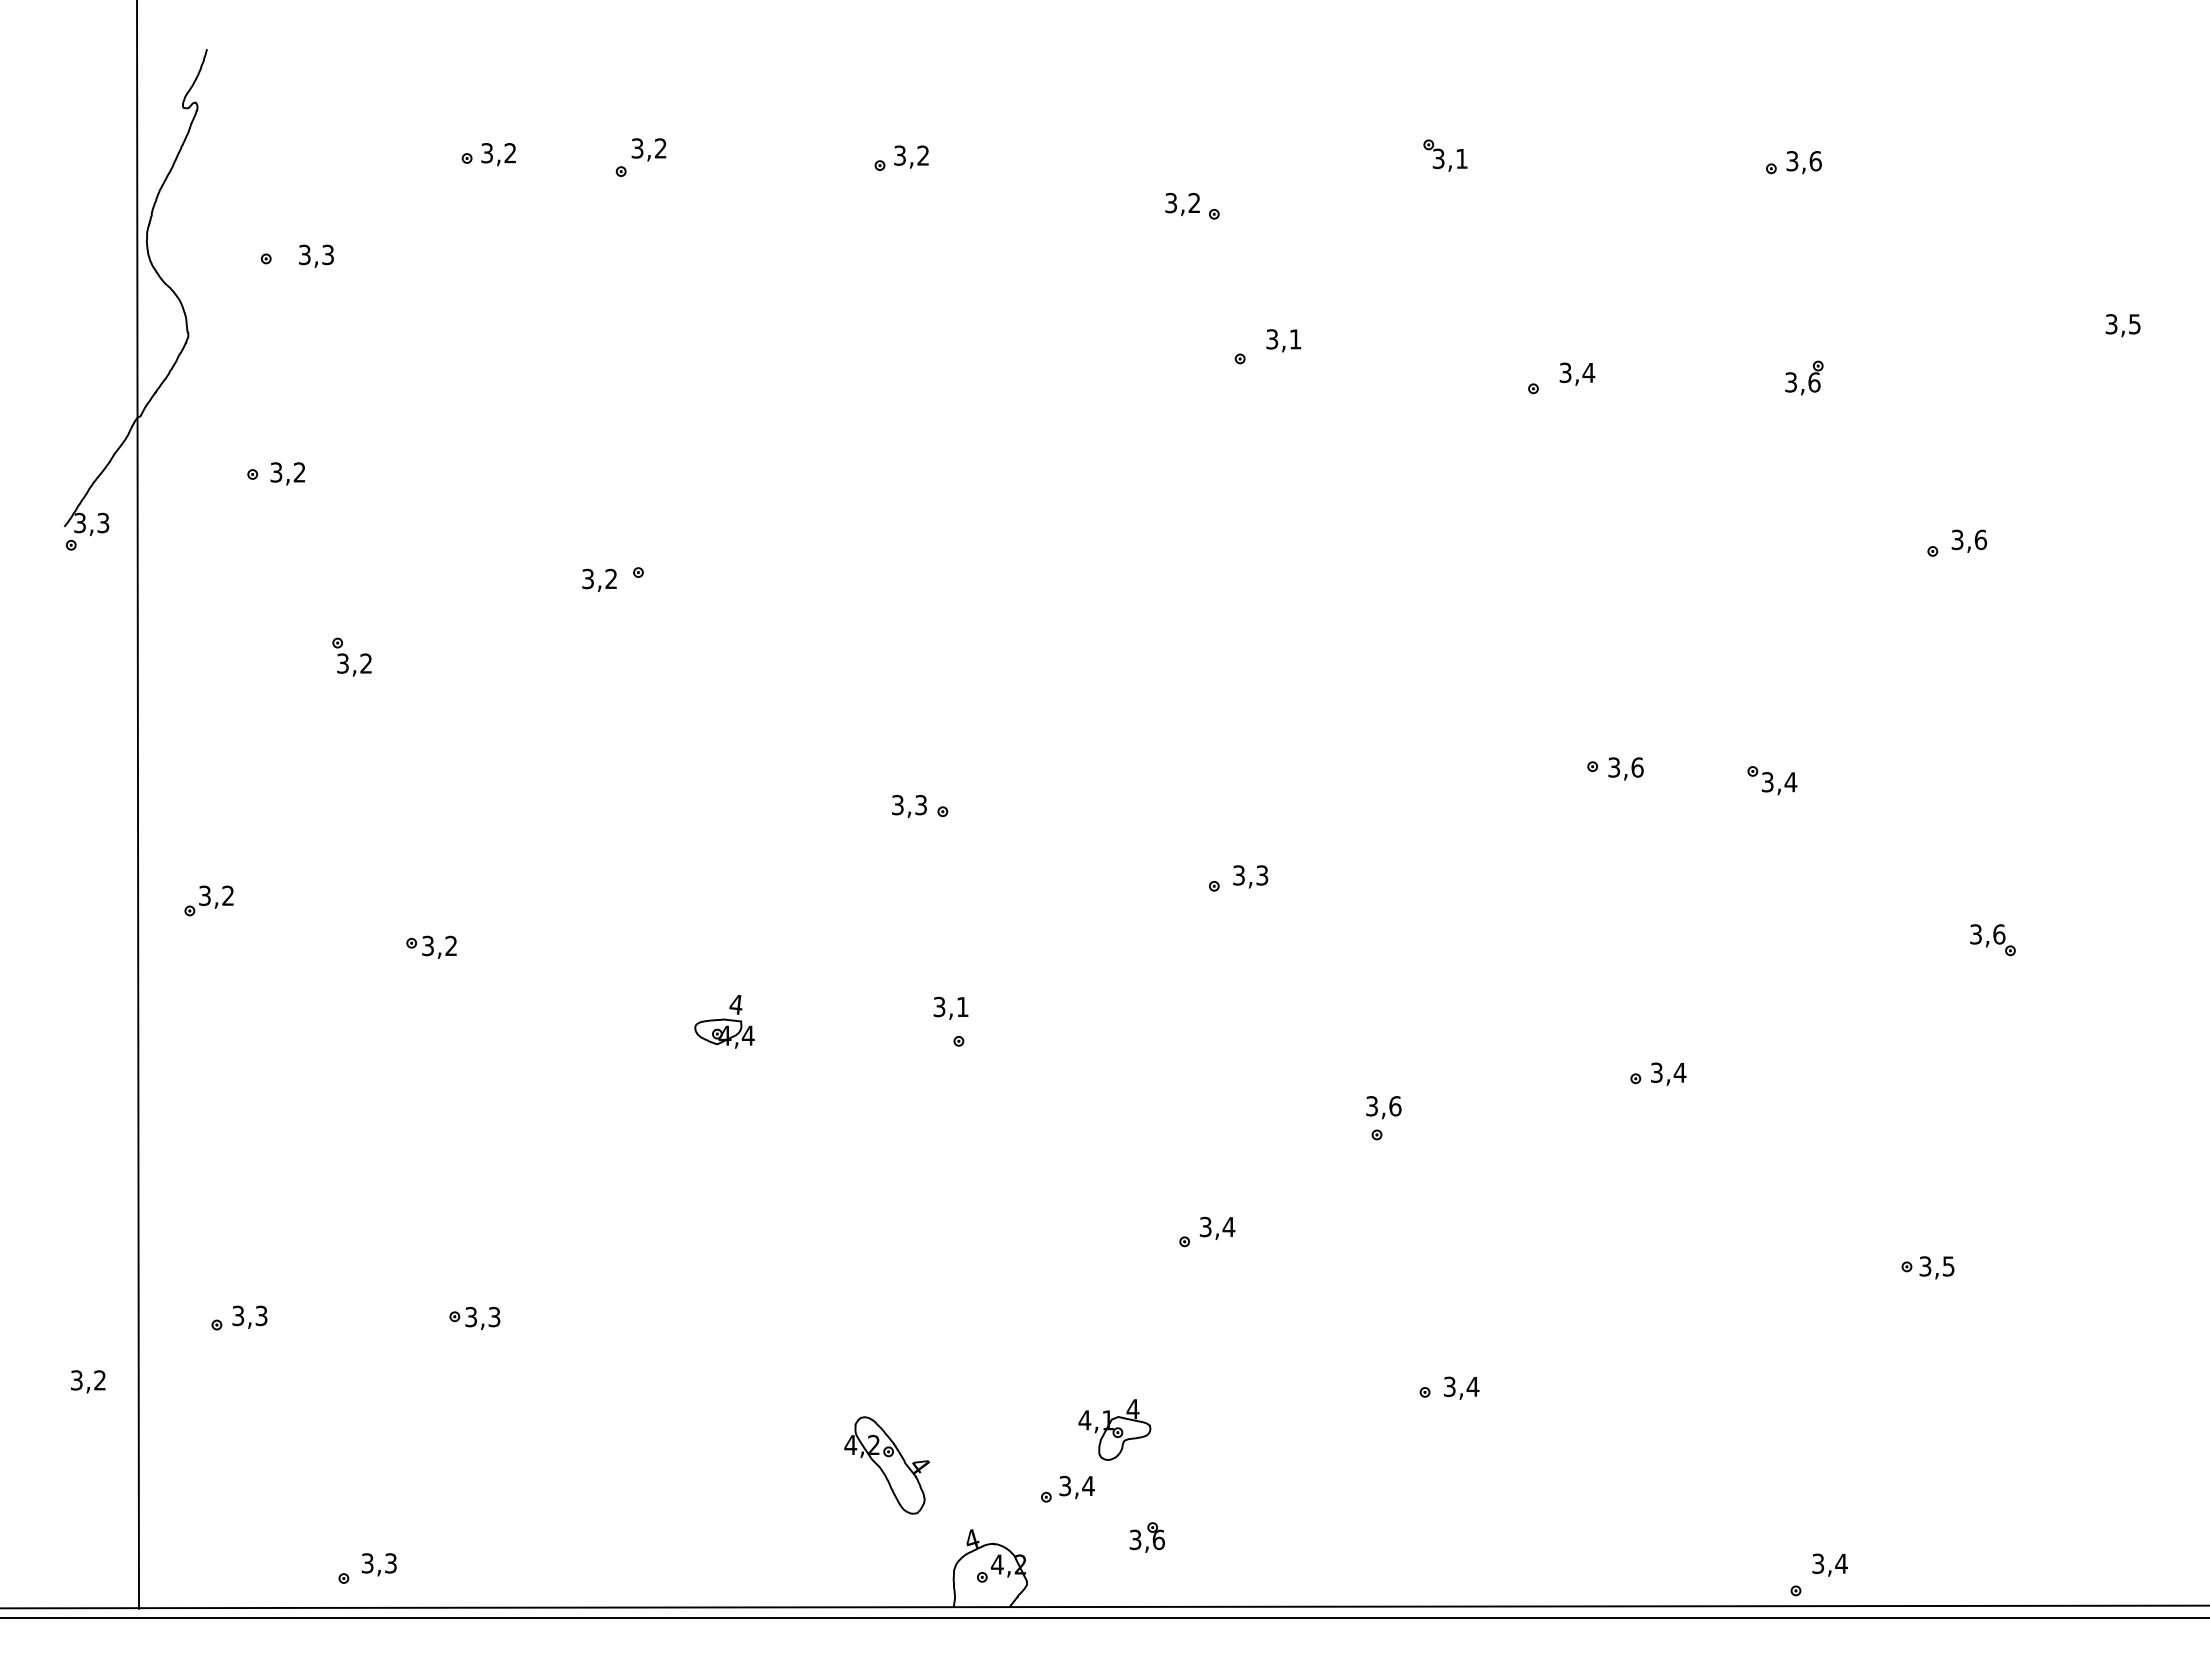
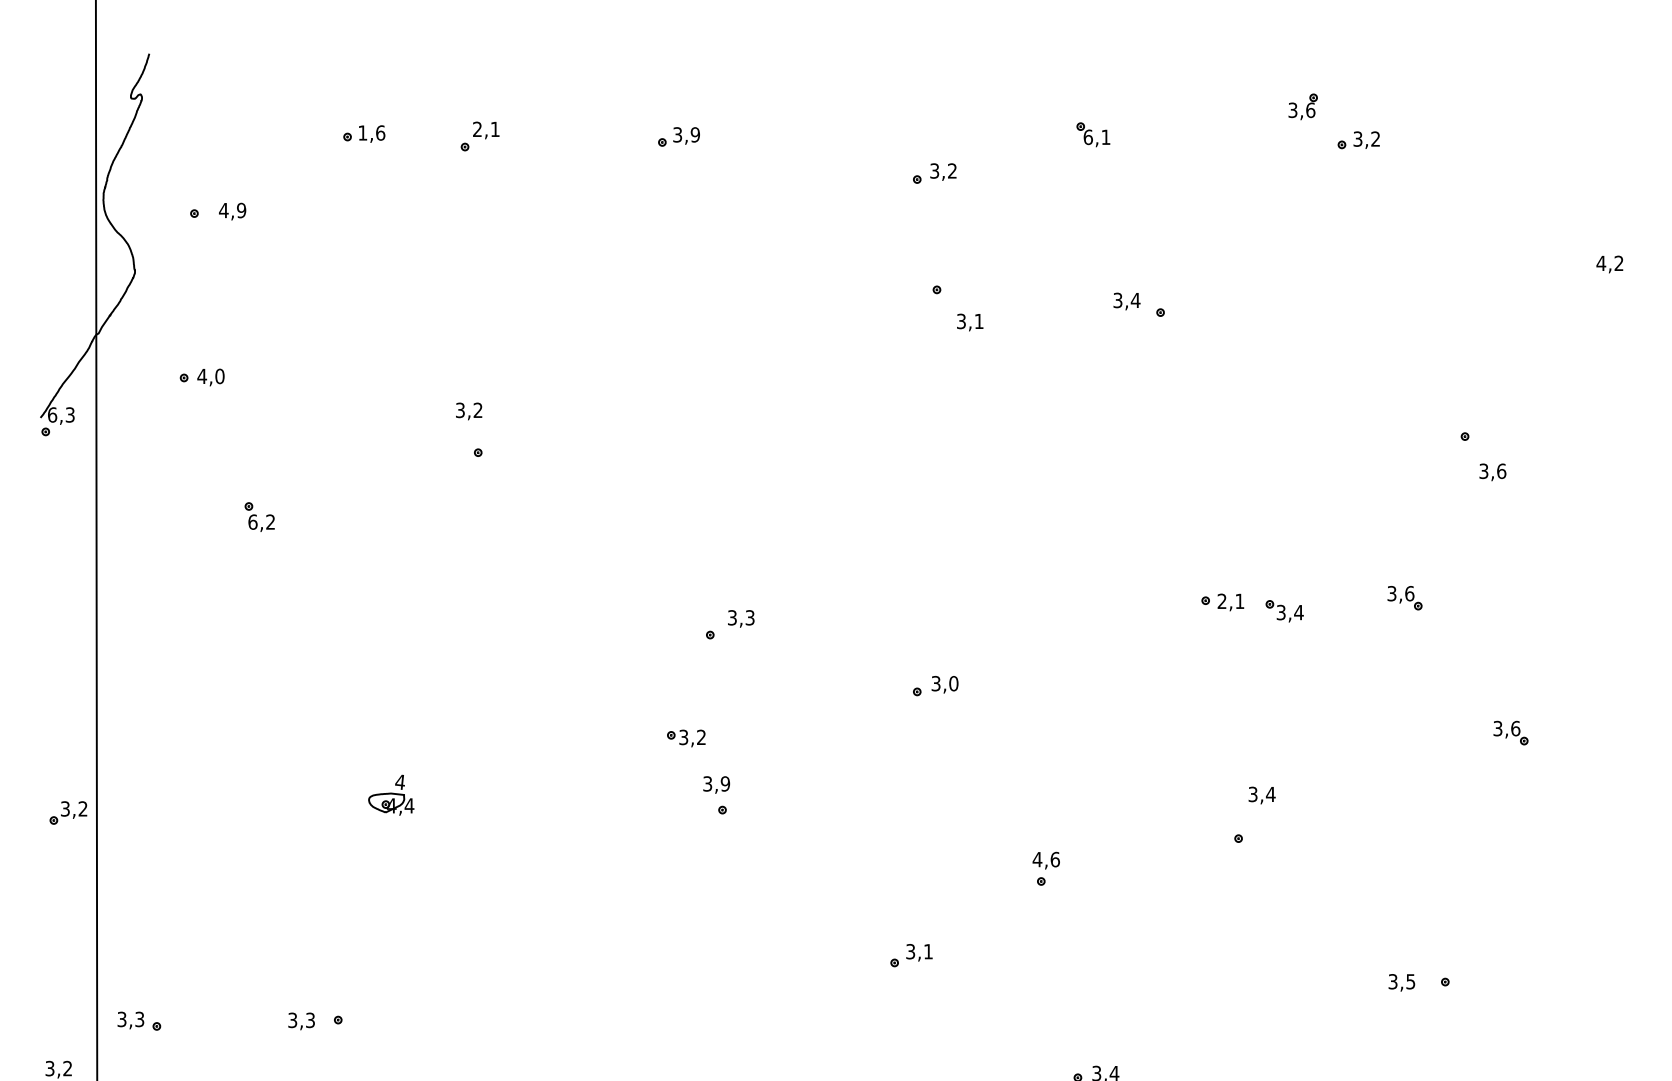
text: (648, 148) -> (485, 129), 3,2 -> 2,1
text: (498, 153) -> (371, 133), 3,2 -> 1,6
text: (923, 155) -> (695, 134), 3,2 -> 3,9
text: (1438, 158) -> (1088, 137), 3,1 -> 6,1
text: (1815, 161) -> (1375, 139), 3,6 -> 3,2
text: (1182, 204) -> (943, 172), moved
text: (316, 254) -> (232, 210), 3,3 -> 4,9
text: (2122, 324) -> (1609, 263), 3,5 -> 4,2
text: (1283, 340) -> (969, 322), moved
text: (1577, 373) -> (1127, 300), moved
part: (1804, 377) -> (1303, 106), moved
text: (287, 472) -> (210, 376), 3,2 -> 4,0
text: (80, 522) -> (52, 414), 3,3 -> 6,3
text: (1969, 540) -> (1493, 471), moved
text: (599, 579) -> (469, 410), moved
text: (343, 663) -> (253, 522), 3,2 -> 6,2
part: (1853, 763) -> (1404, 598), added
text: (1625, 767) -> (1230, 601), 3,6 -> 2,1
part: (1772, 780) -> (1284, 611), moved
text: (909, 806) -> (741, 618), moved
text: (1262, 875) -> (953, 683), 3,3 -> 3,0
part: (208, 900) -> (68, 812), moved
part: (431, 946) -> (686, 737), moved
text: (962, 1006) -> (725, 783), 3,1 -> 3,9
part: (724, 1021) -> (391, 795), moved
text: (1668, 1073) -> (1261, 795), moved
text: (1371, 1106) -> (1037, 859), 3,6 -> 4,6
text: (1228, 1226) -> (928, 951), 3,4 -> 3,1
text: (1936, 1267) -> (1401, 982), moved
text: (249, 1316) -> (130, 1019), moved
text: (482, 1318) -> (301, 1021), moved

